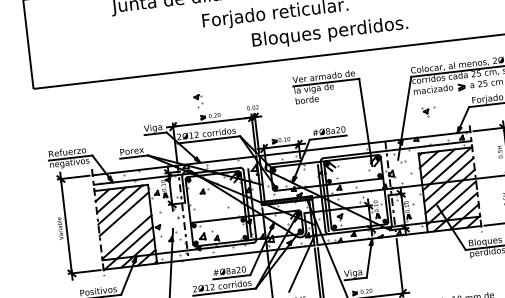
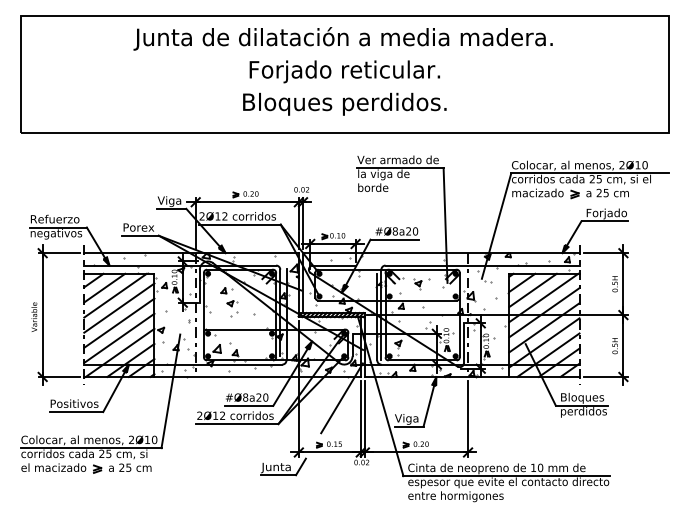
text: (329, 32) -> (344, 103), moved
part: (198, 100) -> (232, 308), moved
part: (428, 111) -> (421, 284), moved
line: (125, 225) -> (119, 322), added

